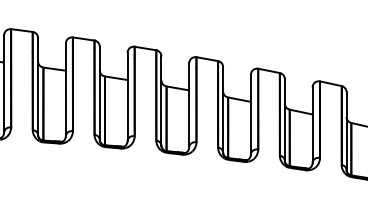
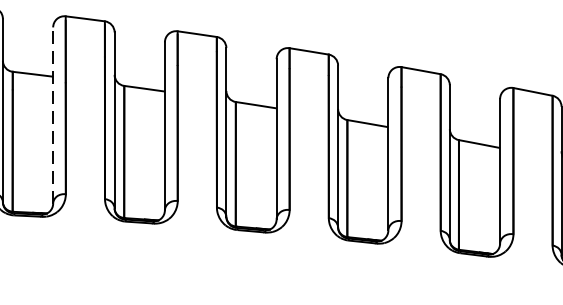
line: (4, 83) -> (53, 114), solid -> dashed

